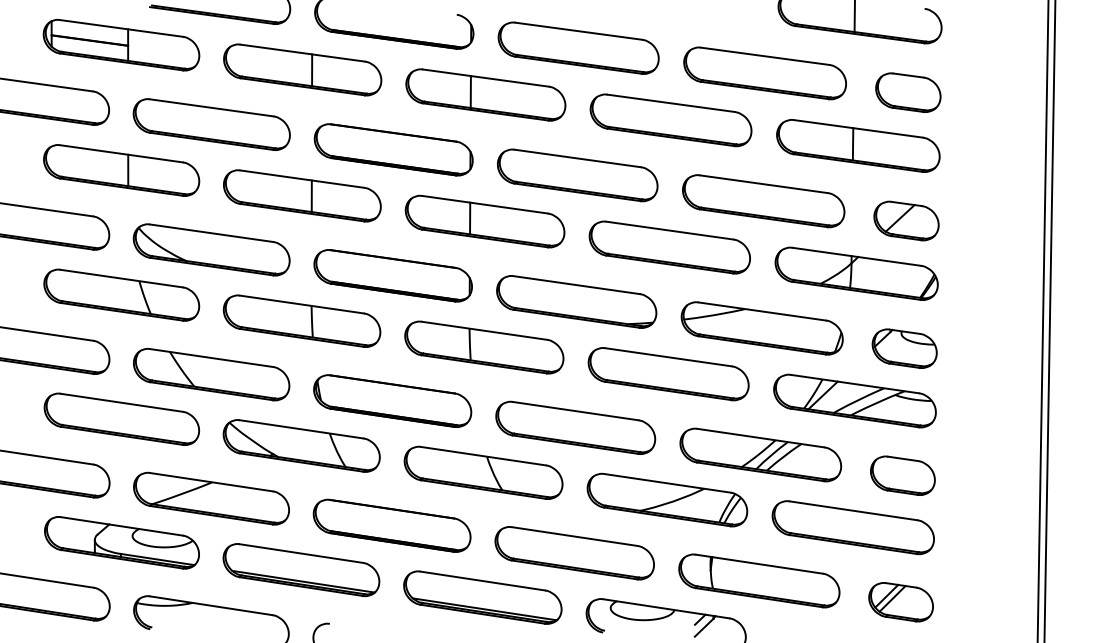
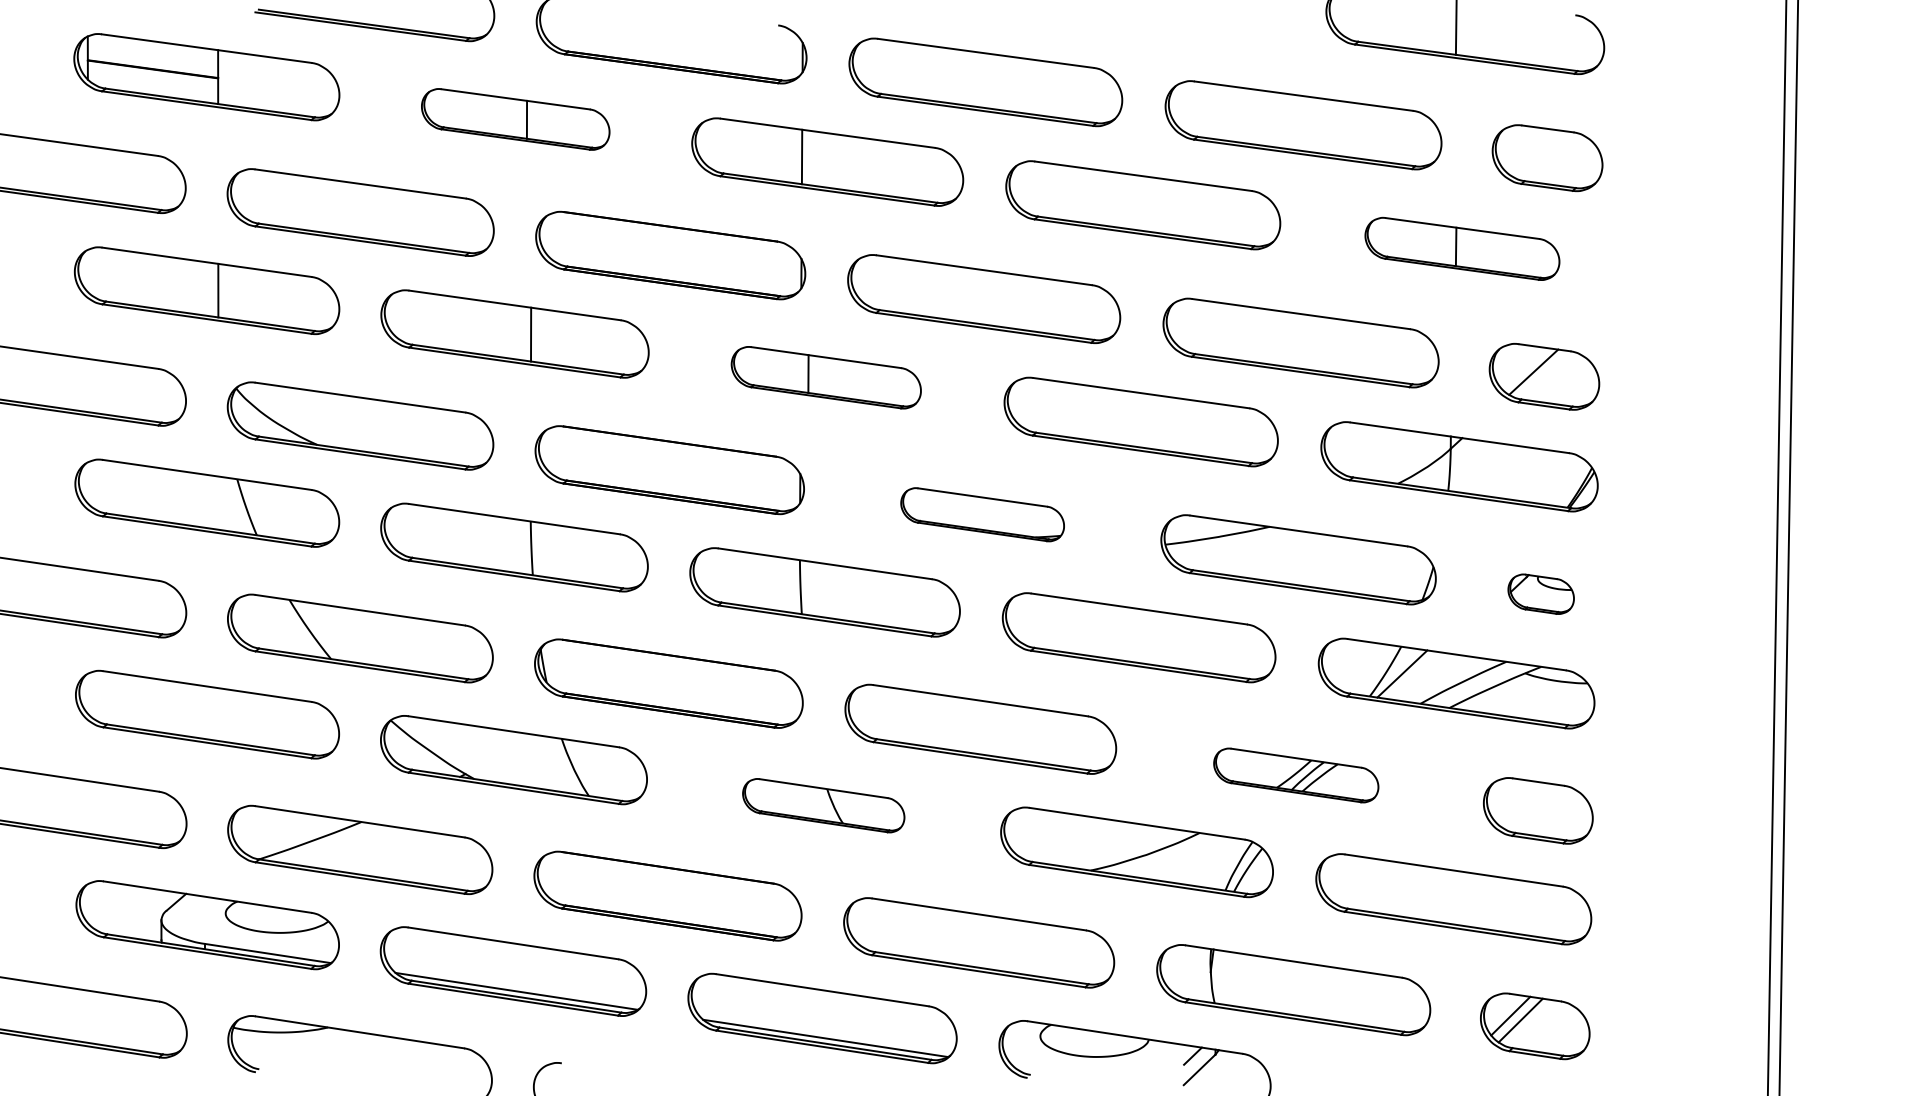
part: (302, 69) -> (515, 118), size x0.7
part: (858, 145) -> (1462, 248), size x0.7
part: (484, 221) -> (825, 377), size x0.7
part: (576, 301) -> (982, 513), size x0.6
part: (904, 348) -> (1540, 594), size x0.6
part: (760, 454) -> (1295, 774), size x0.6
part: (483, 472) -> (823, 805), size x0.6

